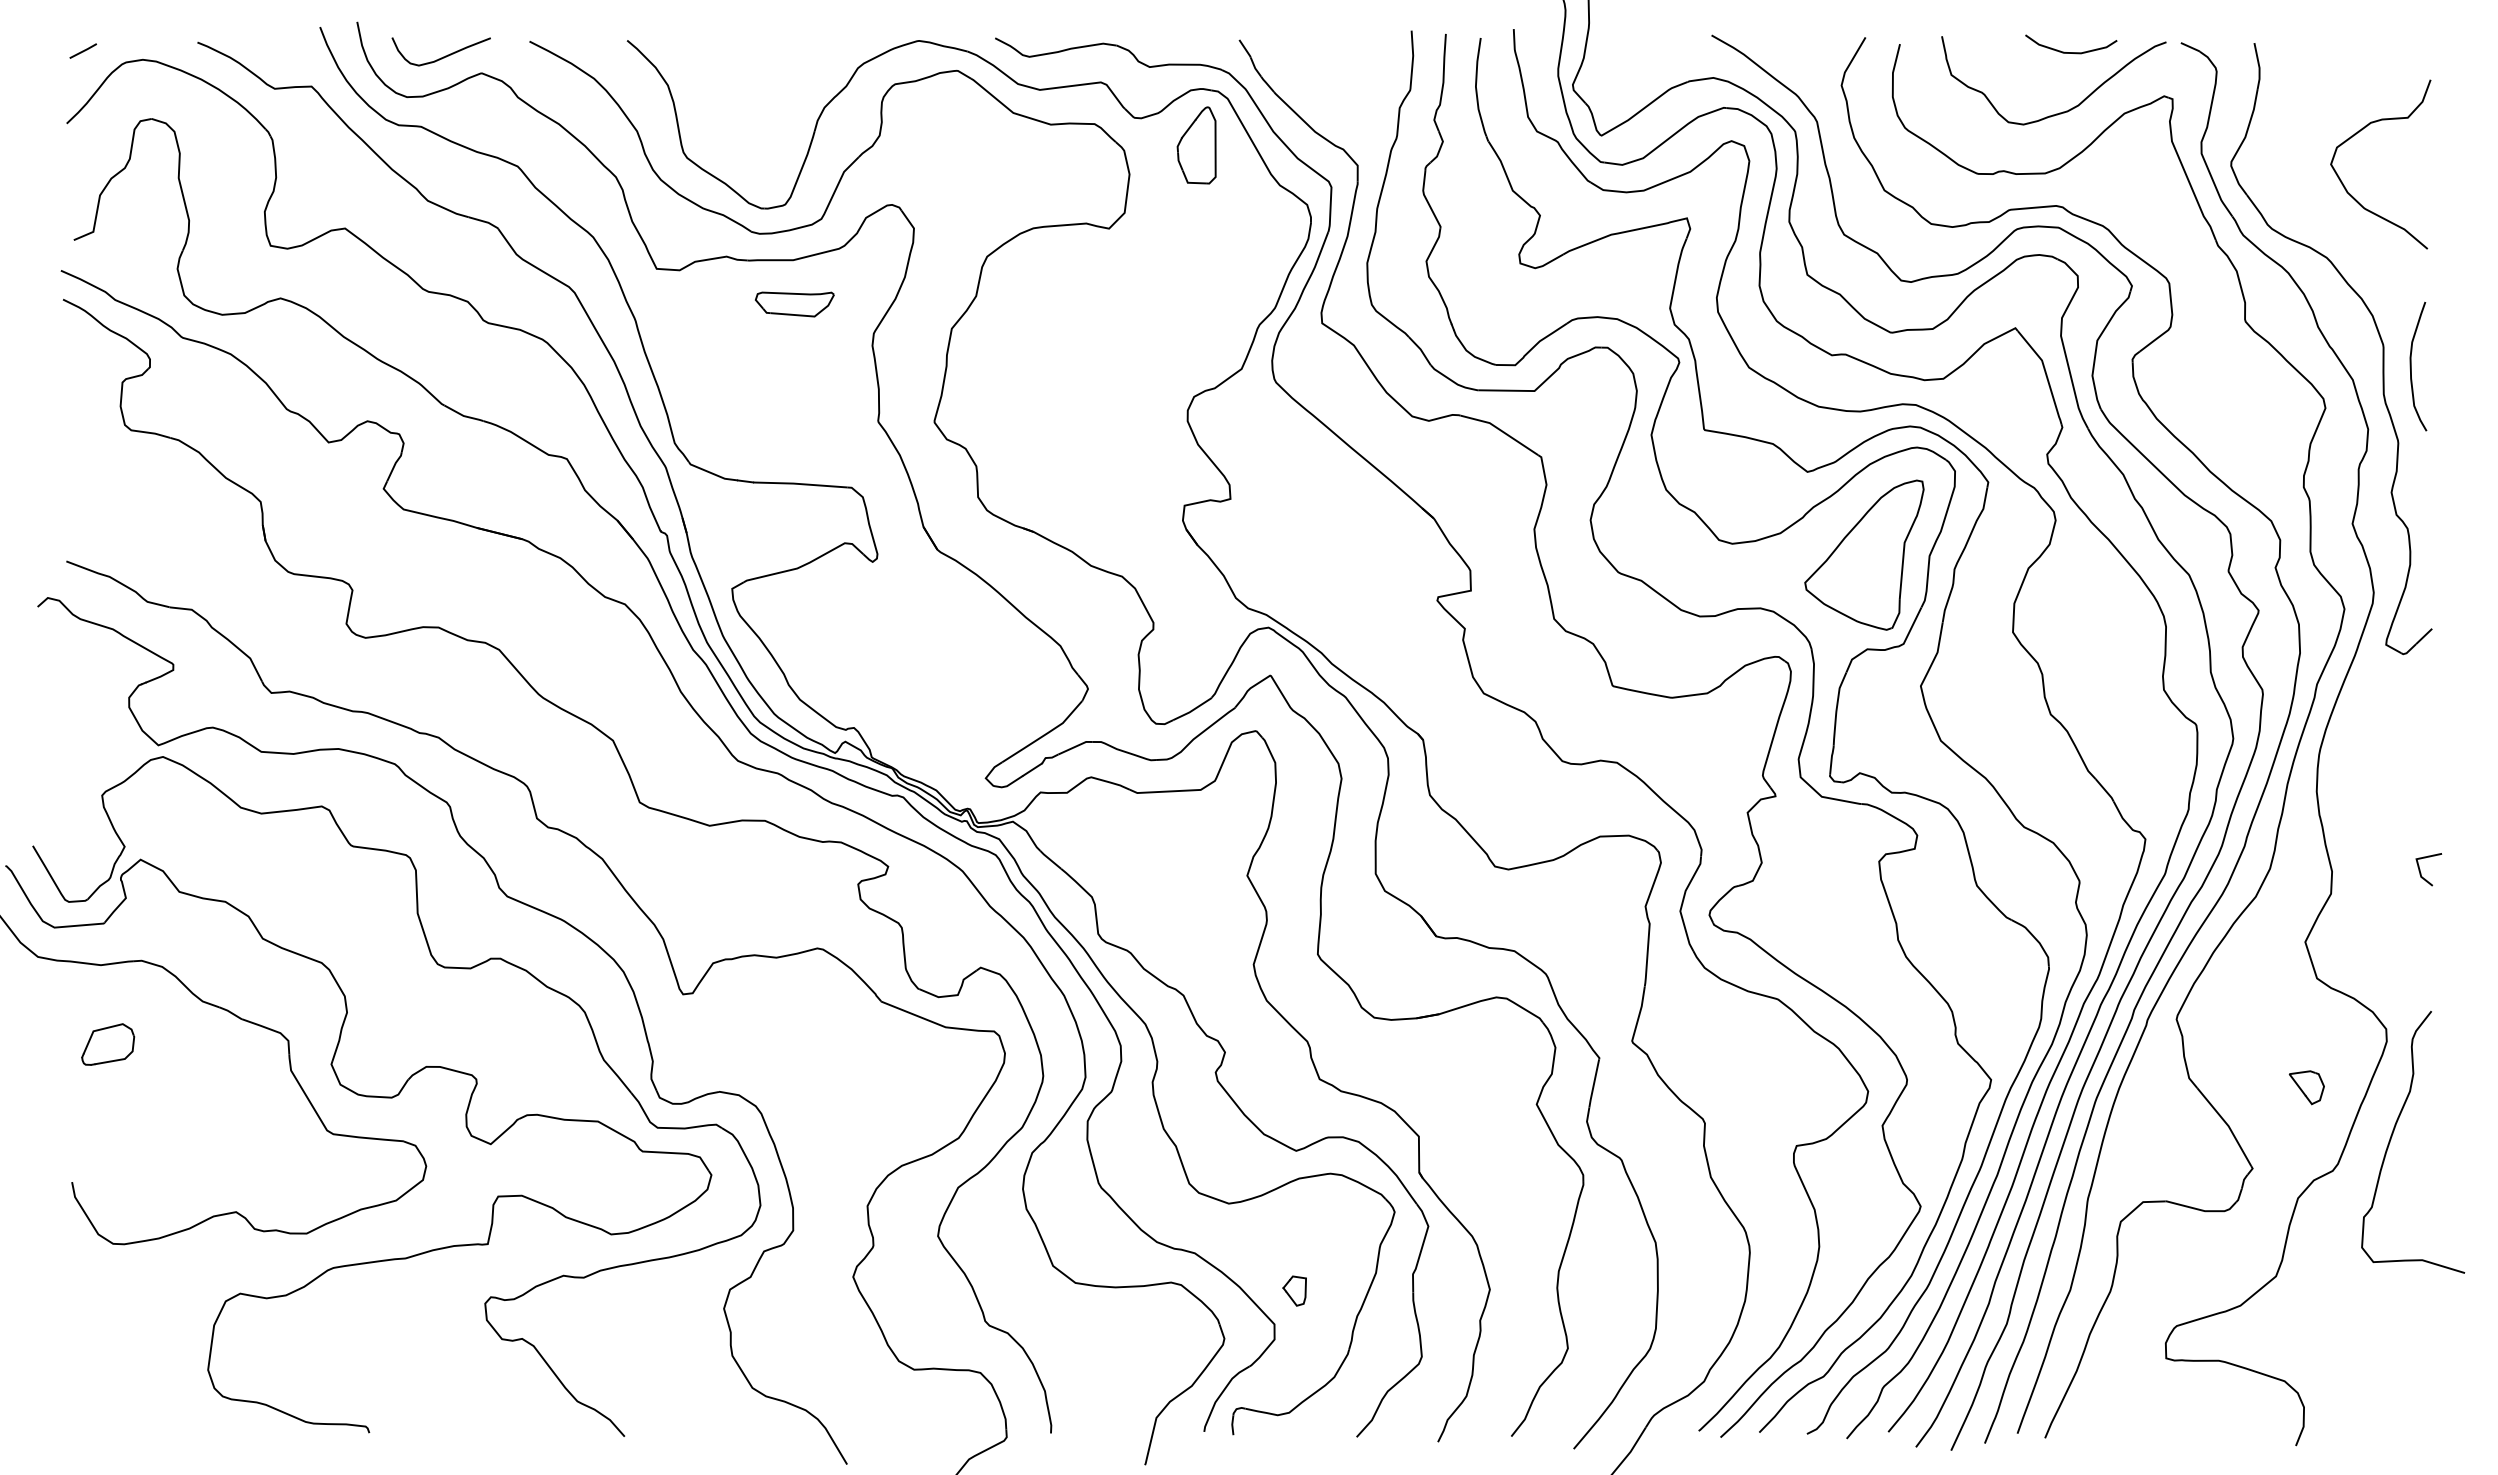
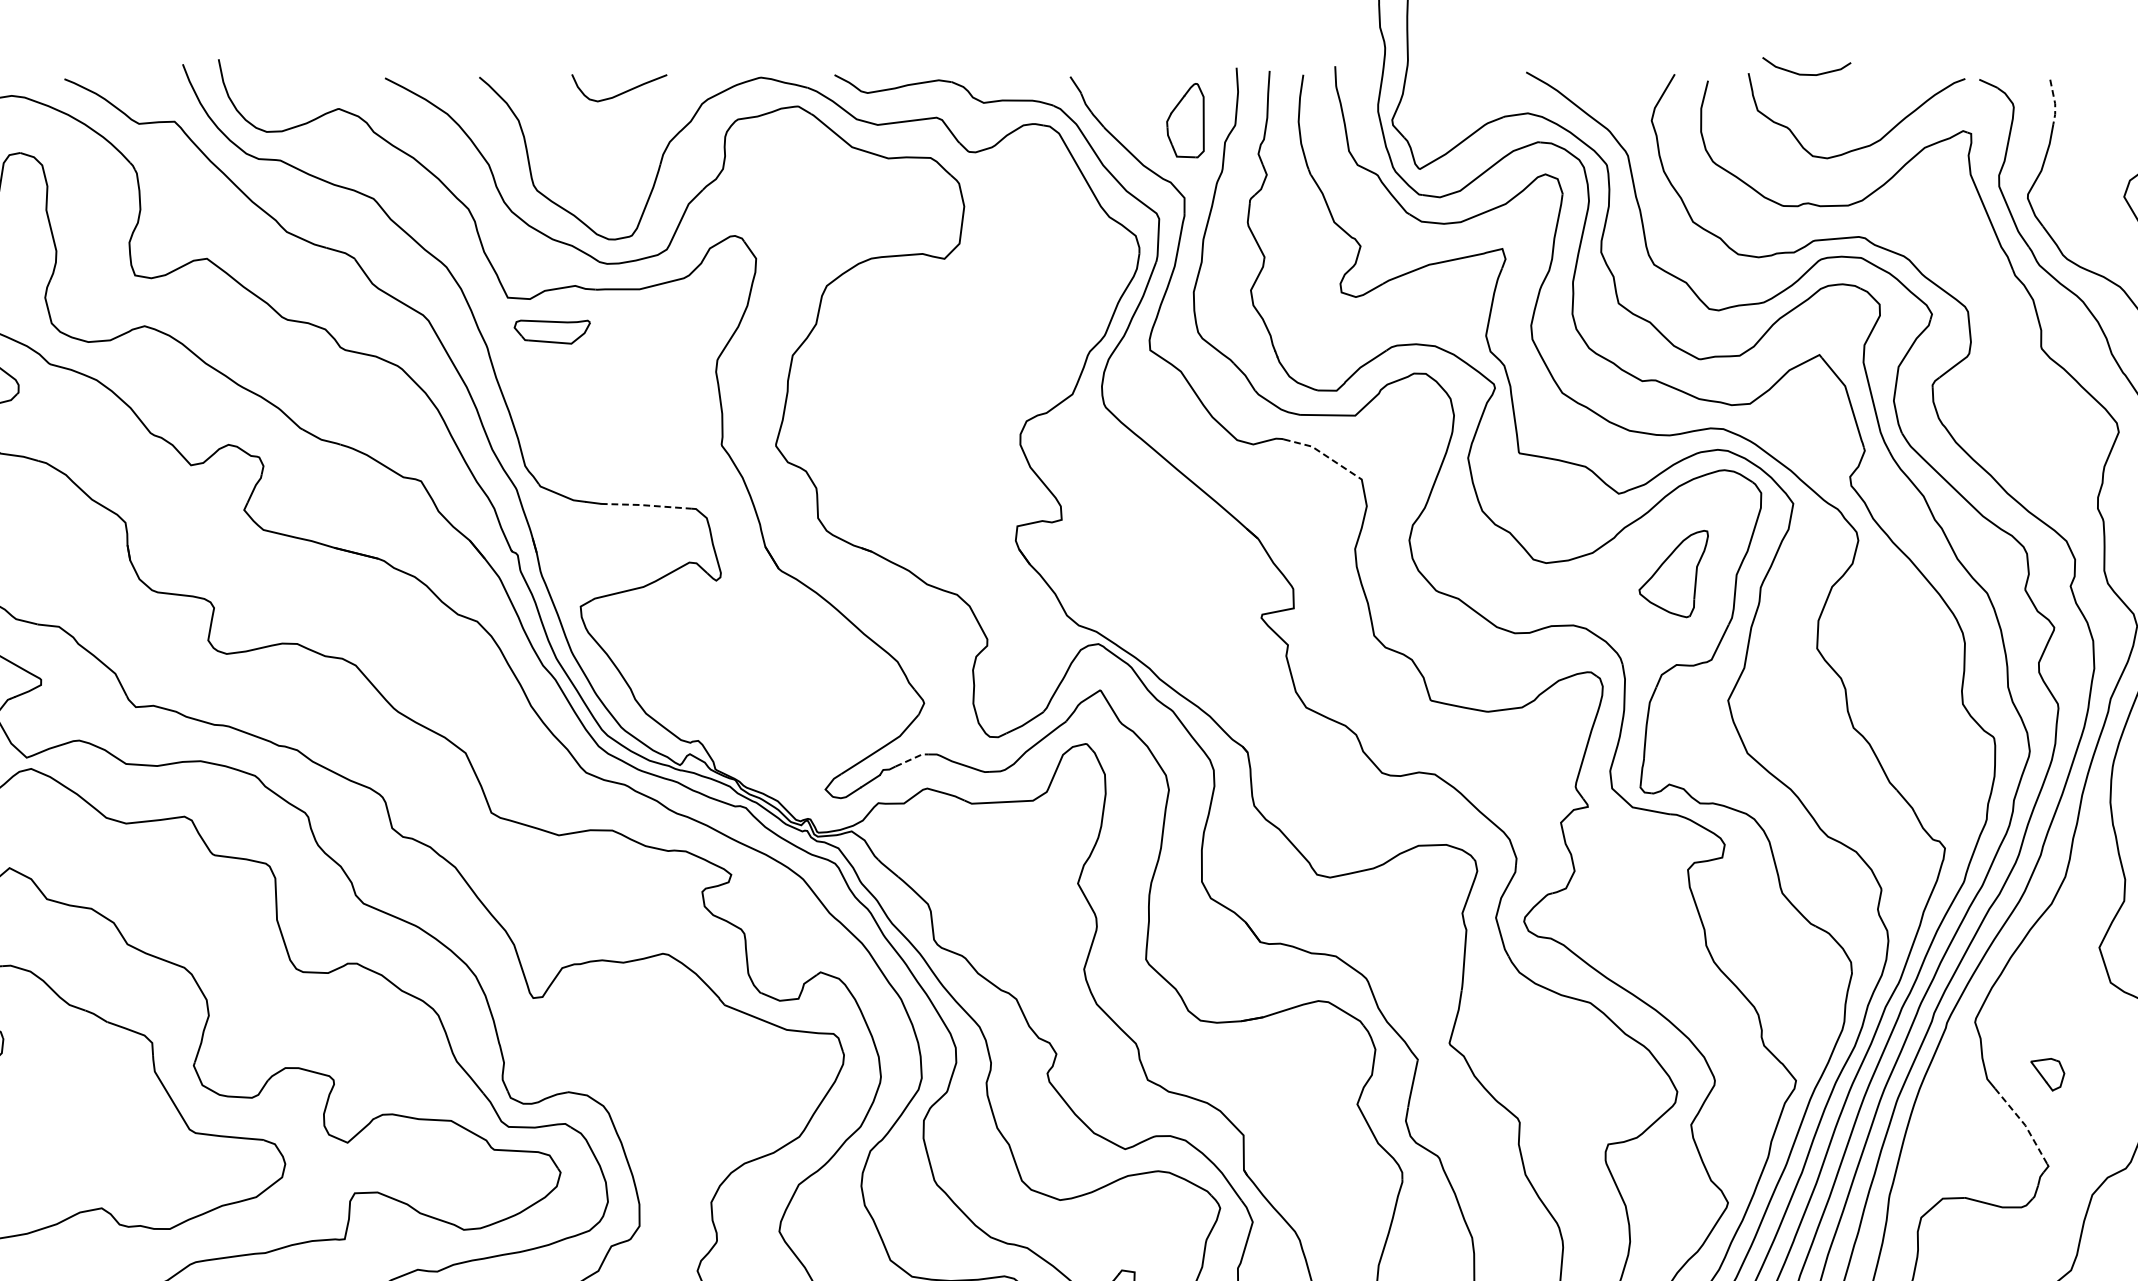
curve: (2071, 52) -> (1807, 74), moved
curve: (443, 56) -> (621, 92), moved
line: (2259, 68) -> (2055, 104), solid -> dashed
part: (1196, 145) -> (1185, 120), moved
part: (794, 304) -> (552, 332), moved
line: (1501, 430) -> (1323, 453), solid -> dashed
line: (799, 484) -> (645, 505), solid -> dashed
part: (1864, 554) -> (1673, 573), size x0.6
line: (1076, 746) -> (913, 758), solid -> dashed
part: (2306, 1087) -> (2047, 1074), moved
line: (2228, 1125) -> (2025, 1124), solid -> dashed

